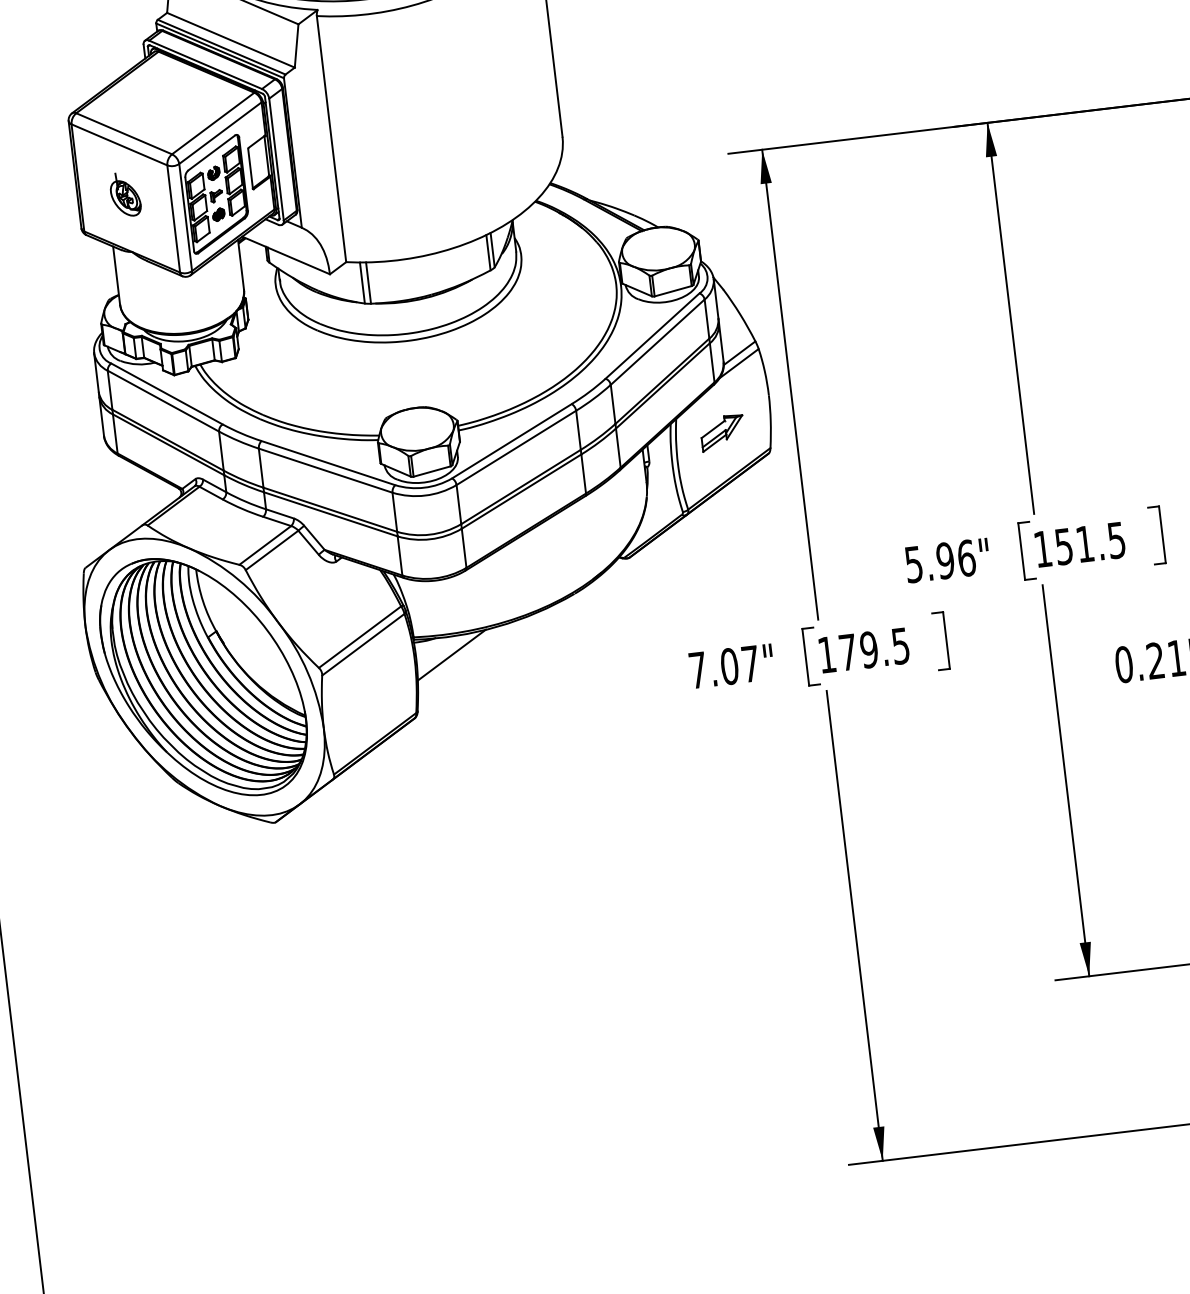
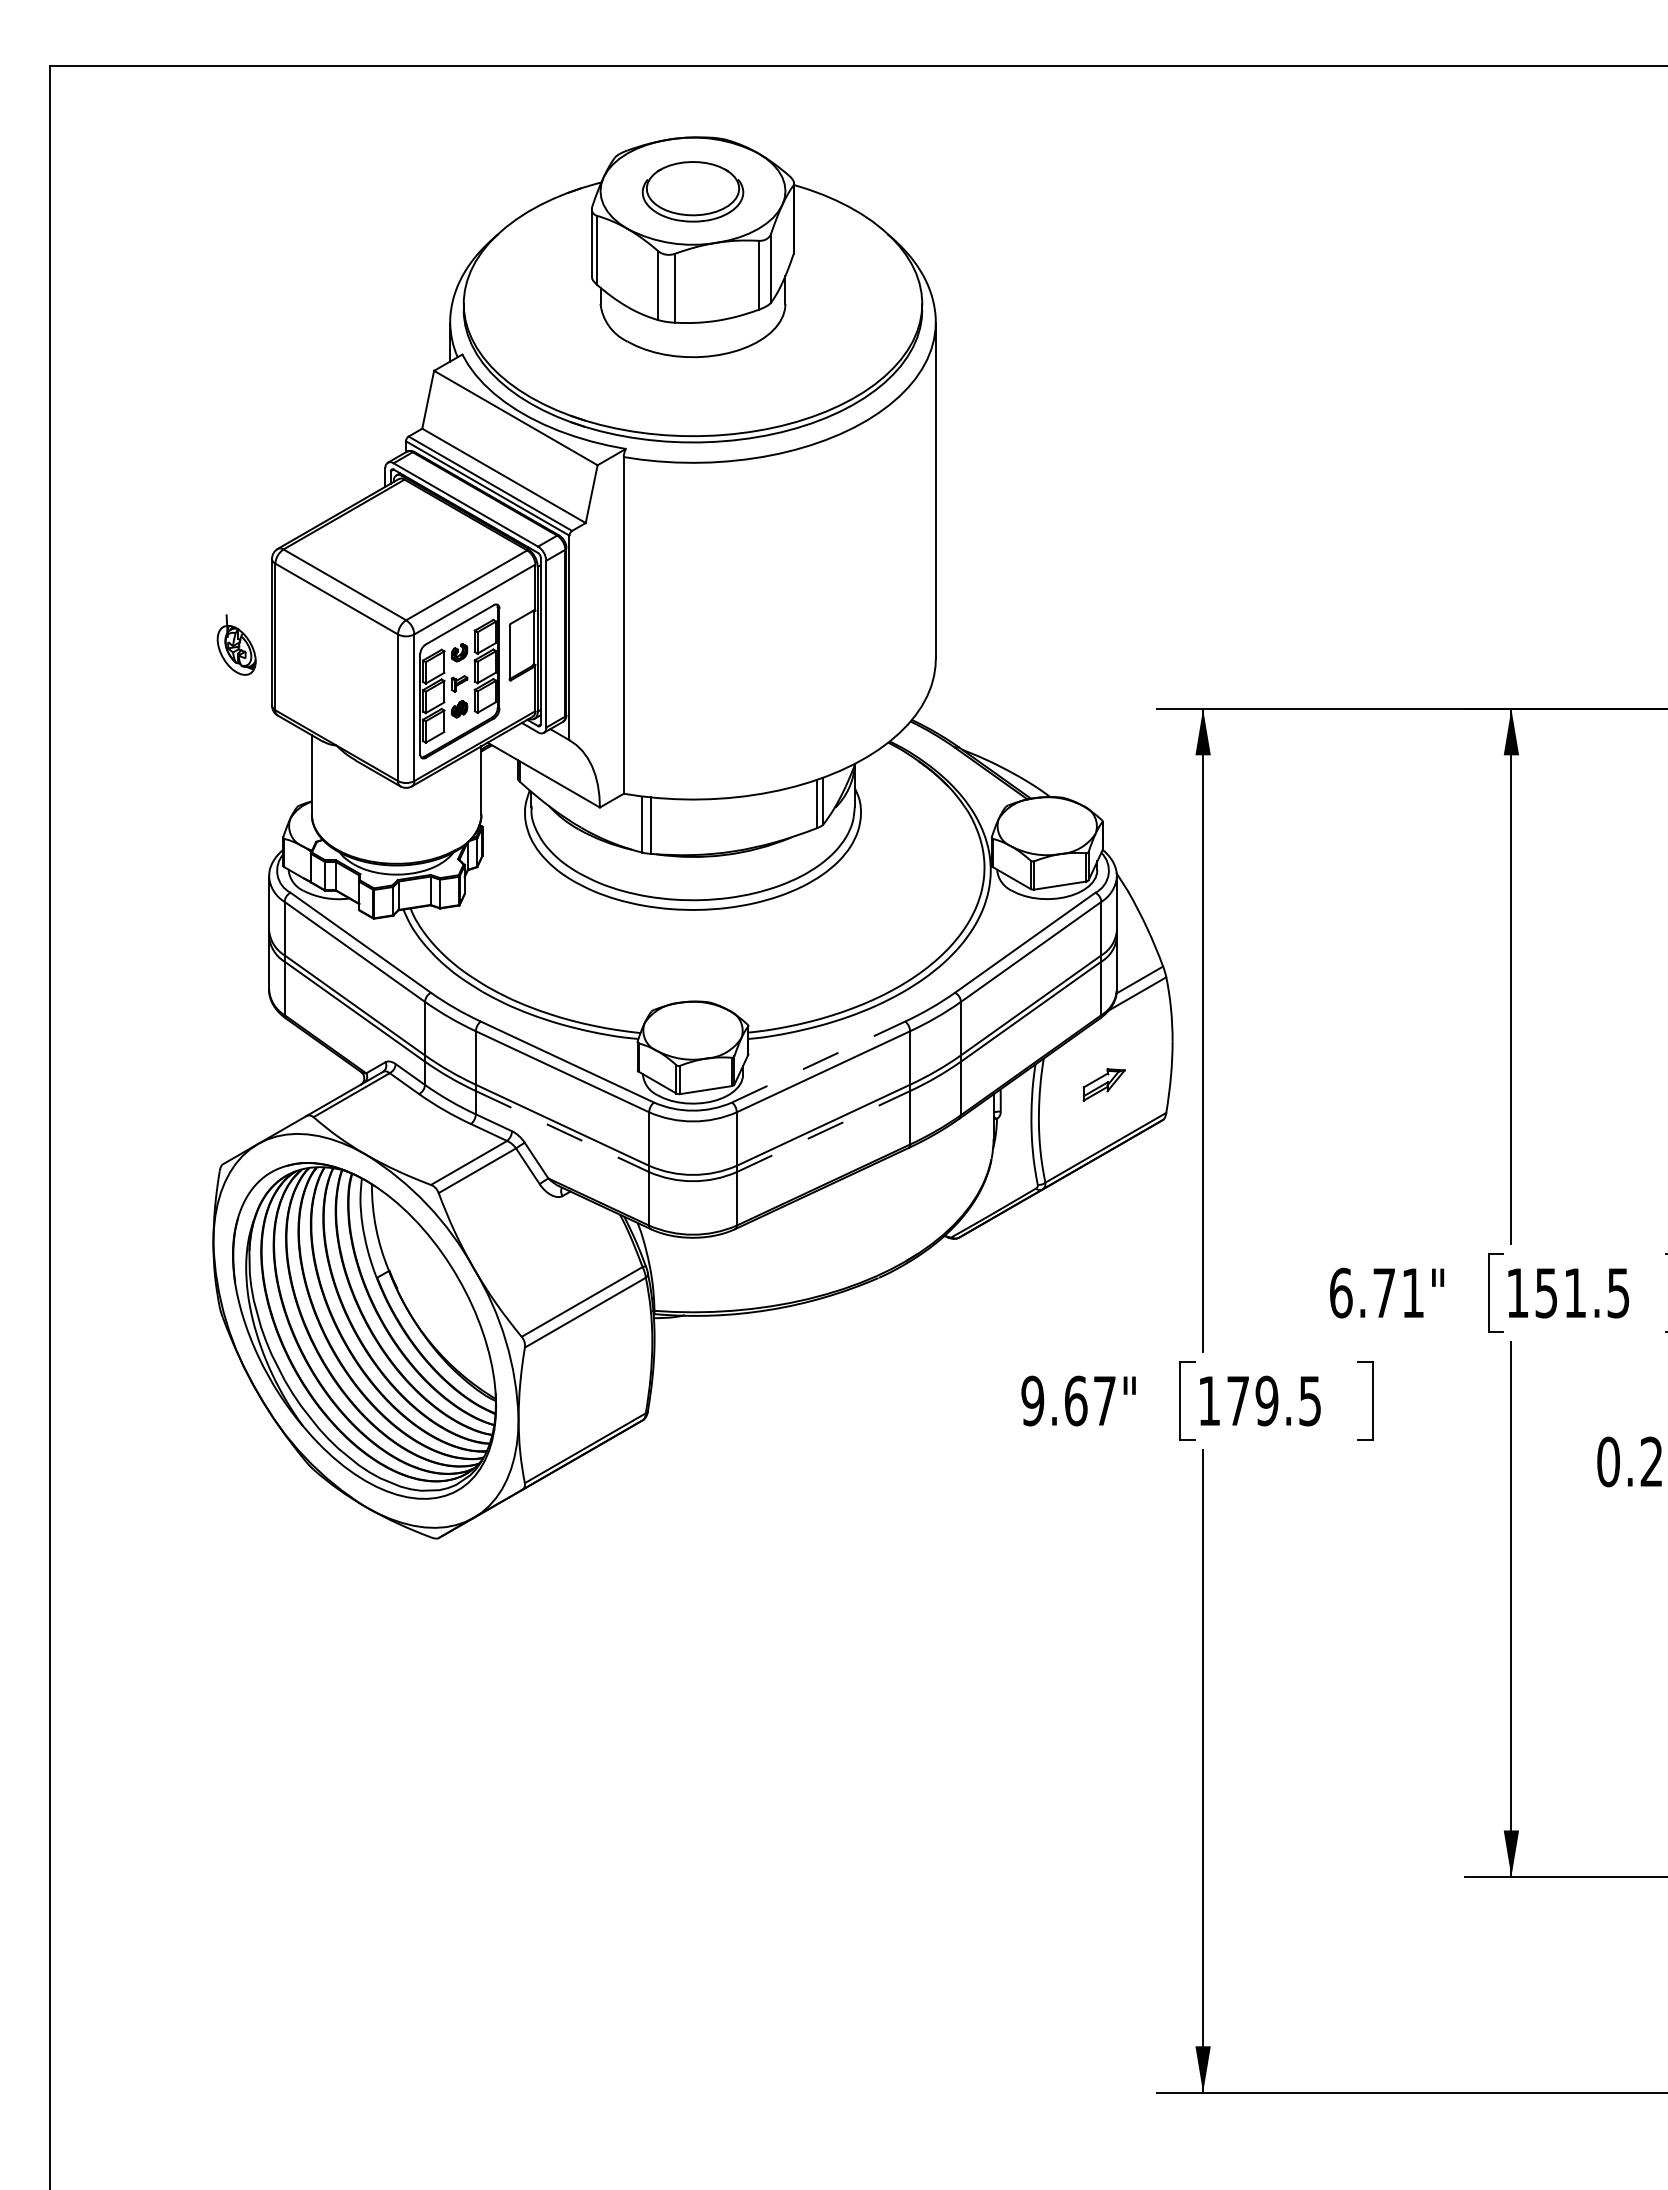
part: (125, 194) -> (236, 644), moved
part: (722, 432) -> (1104, 1084), size x0.7
line: (511, 441) -> (818, 1062), solid -> dashed
line: (521, 491) -> (823, 1131), solid -> dashed
line: (330, 514) -> (562, 1131), solid -> dashed
text: (940, 560) -> (1377, 1292), 5.96" -> 6.71"
line: (452, 654) -> (703, 1340), removed
text: (713, 668) -> (1054, 1400), 7.07" -> 9.67"

